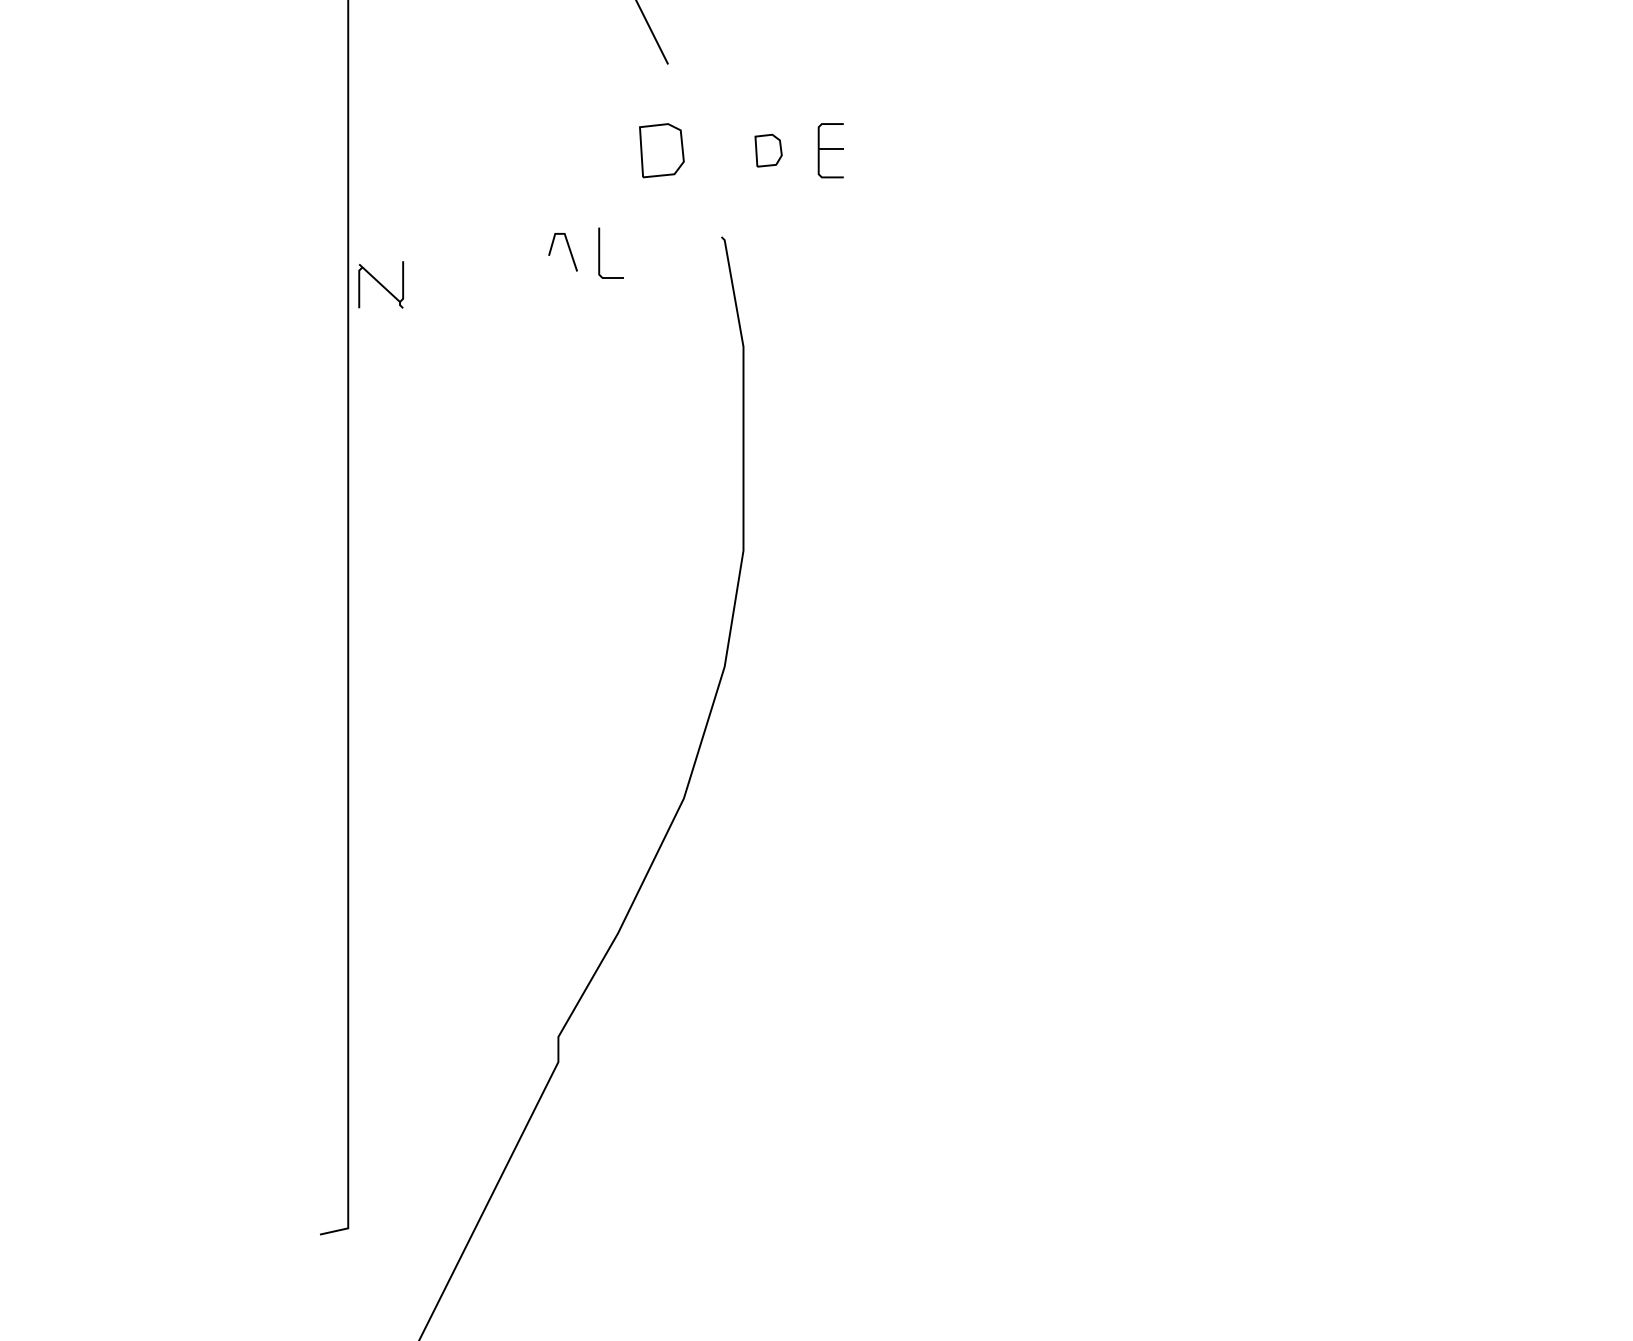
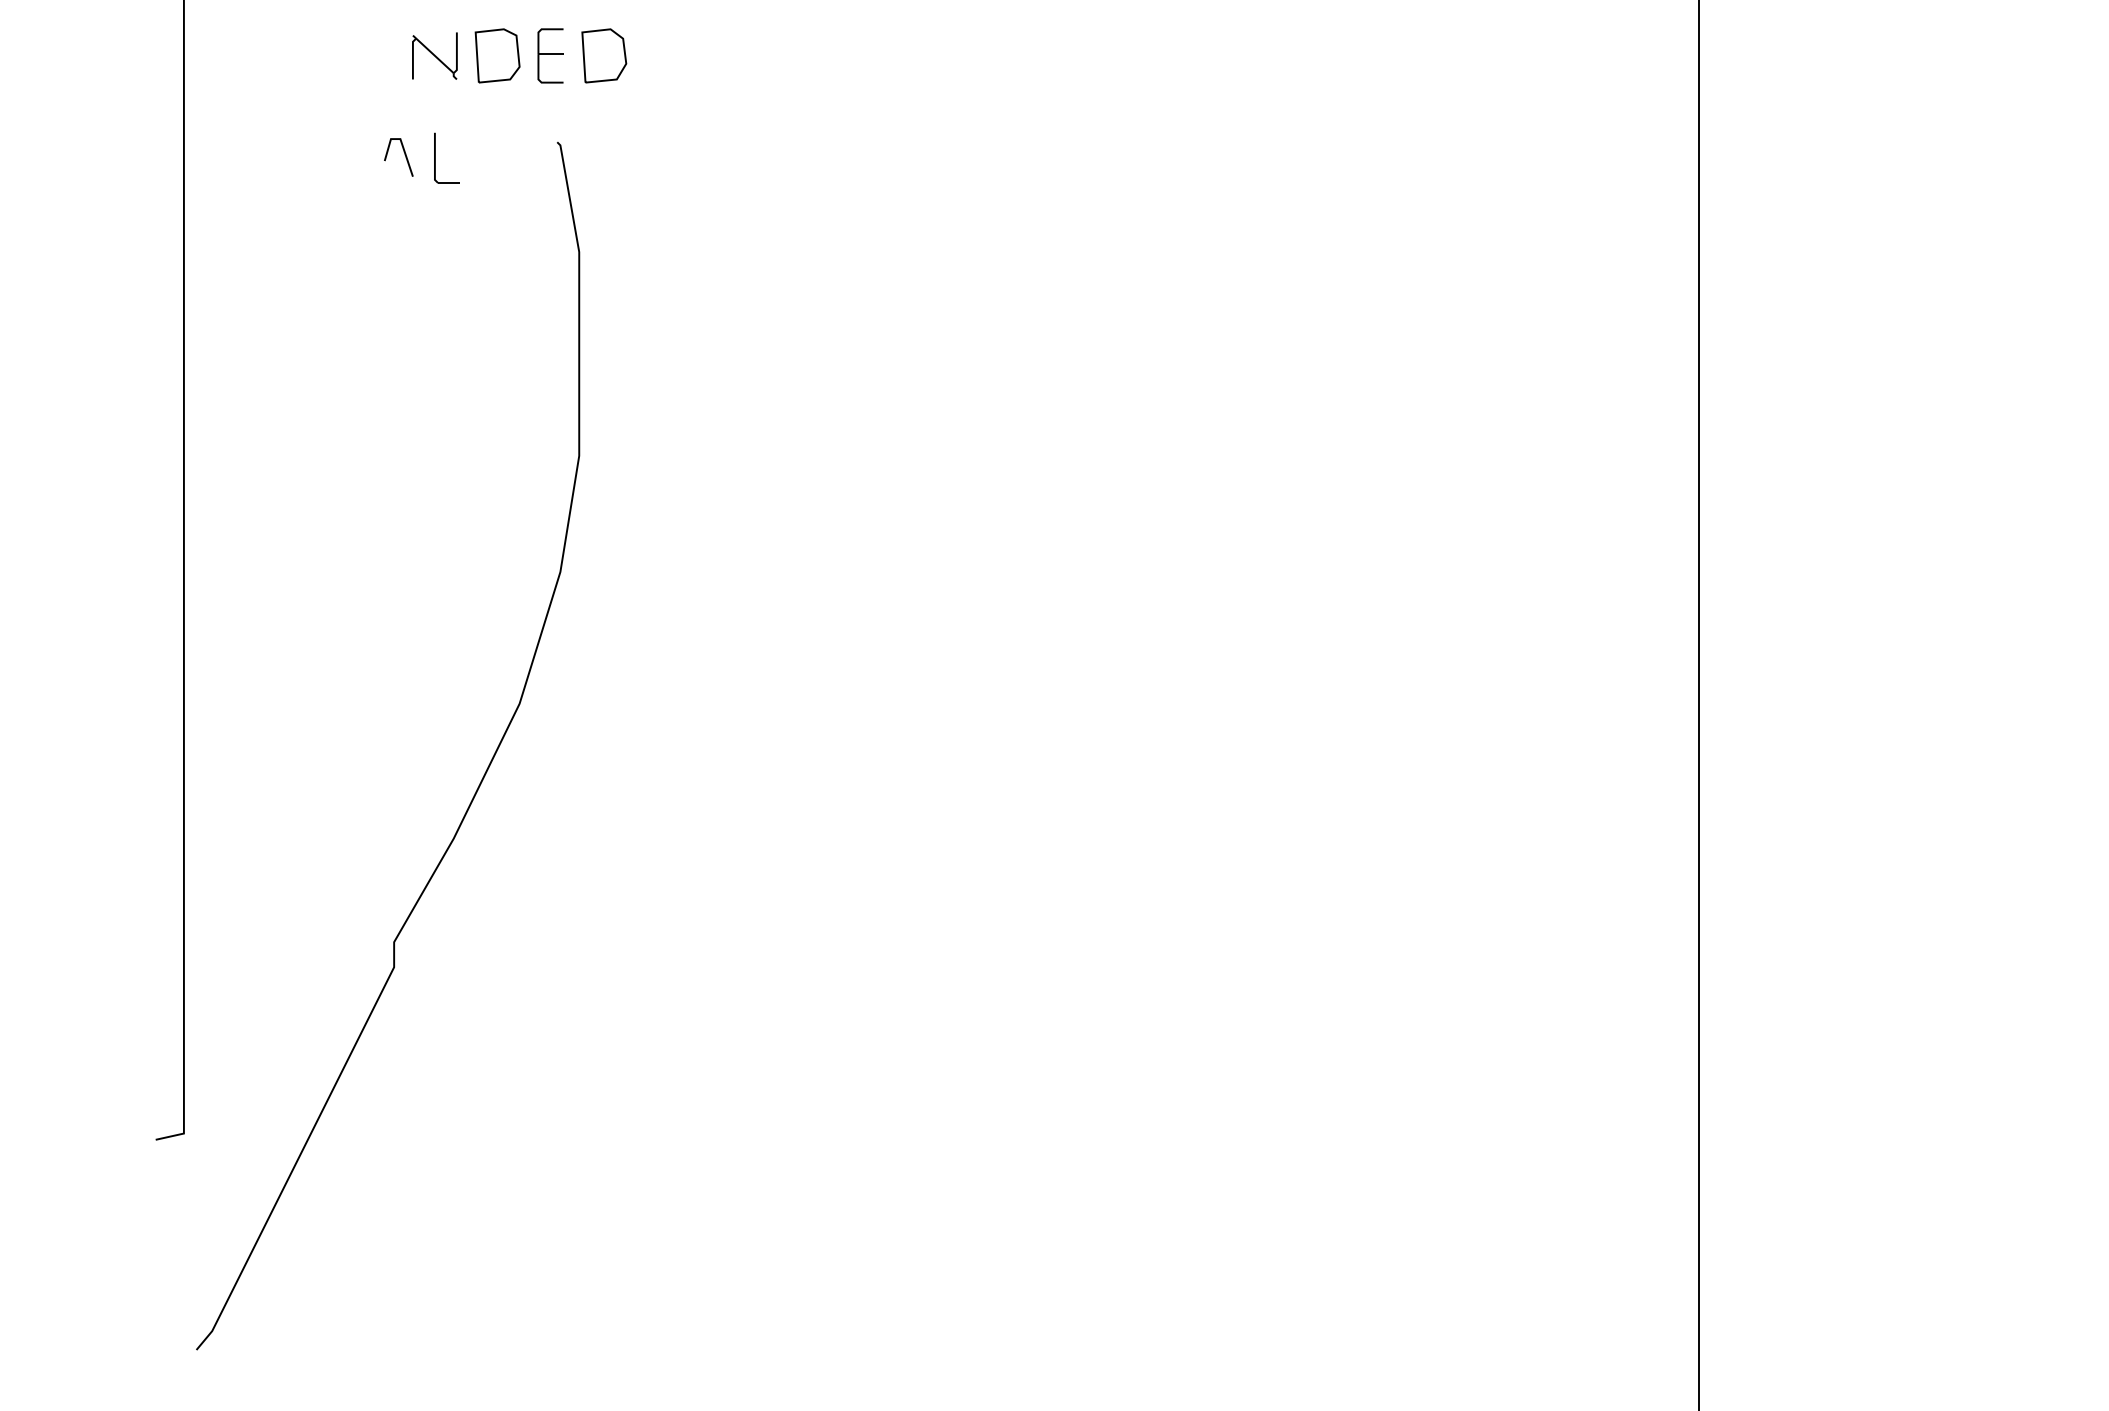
part: (768, 150) -> (604, 55), size x1.67
part: (830, 150) -> (550, 55), moved
part: (380, 284) -> (434, 55), moved

